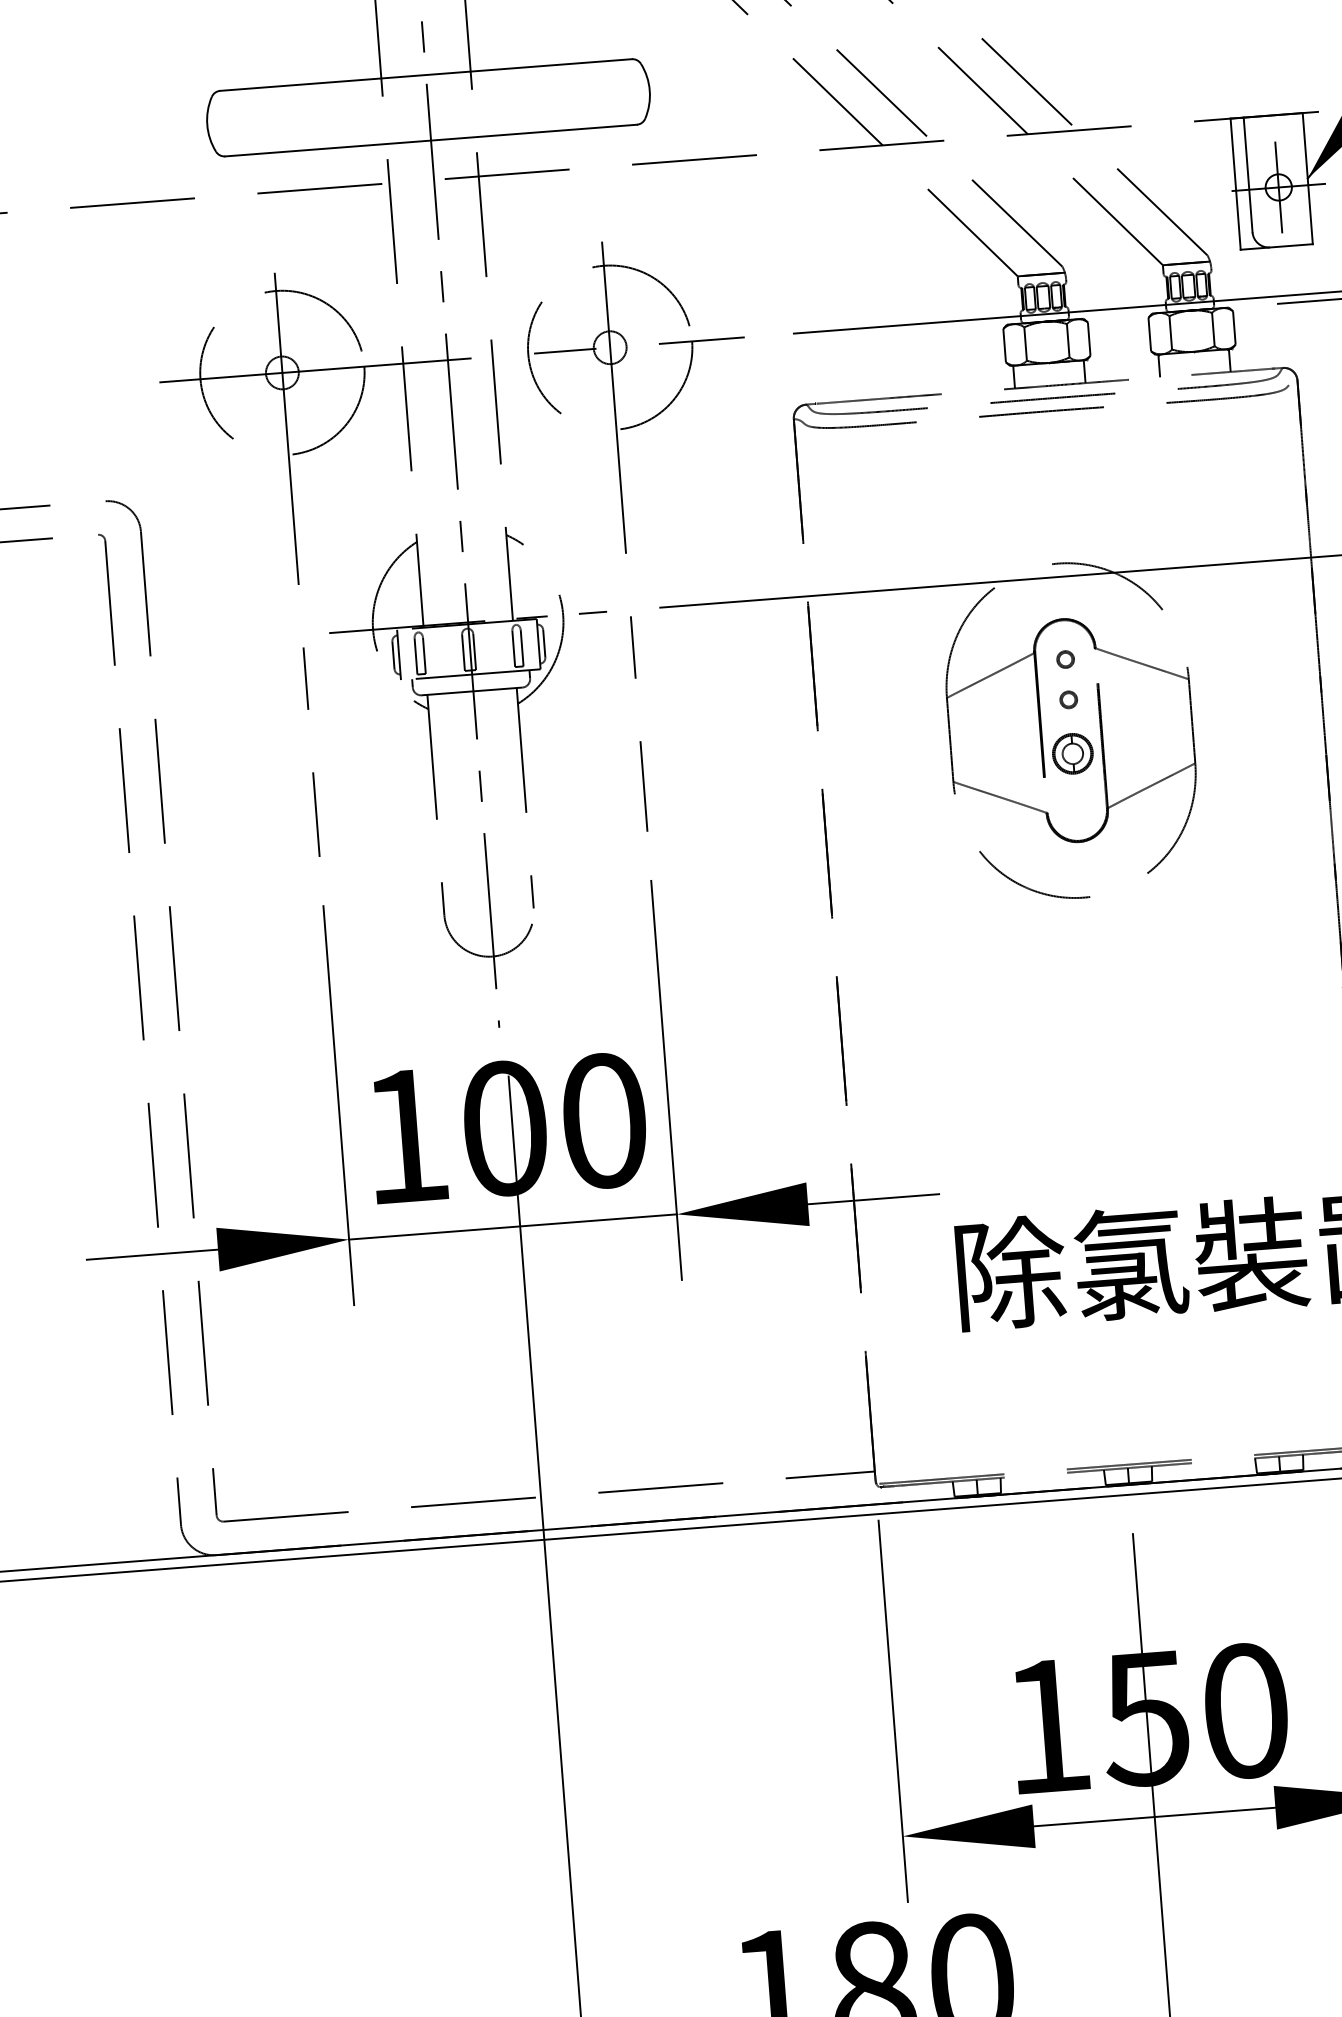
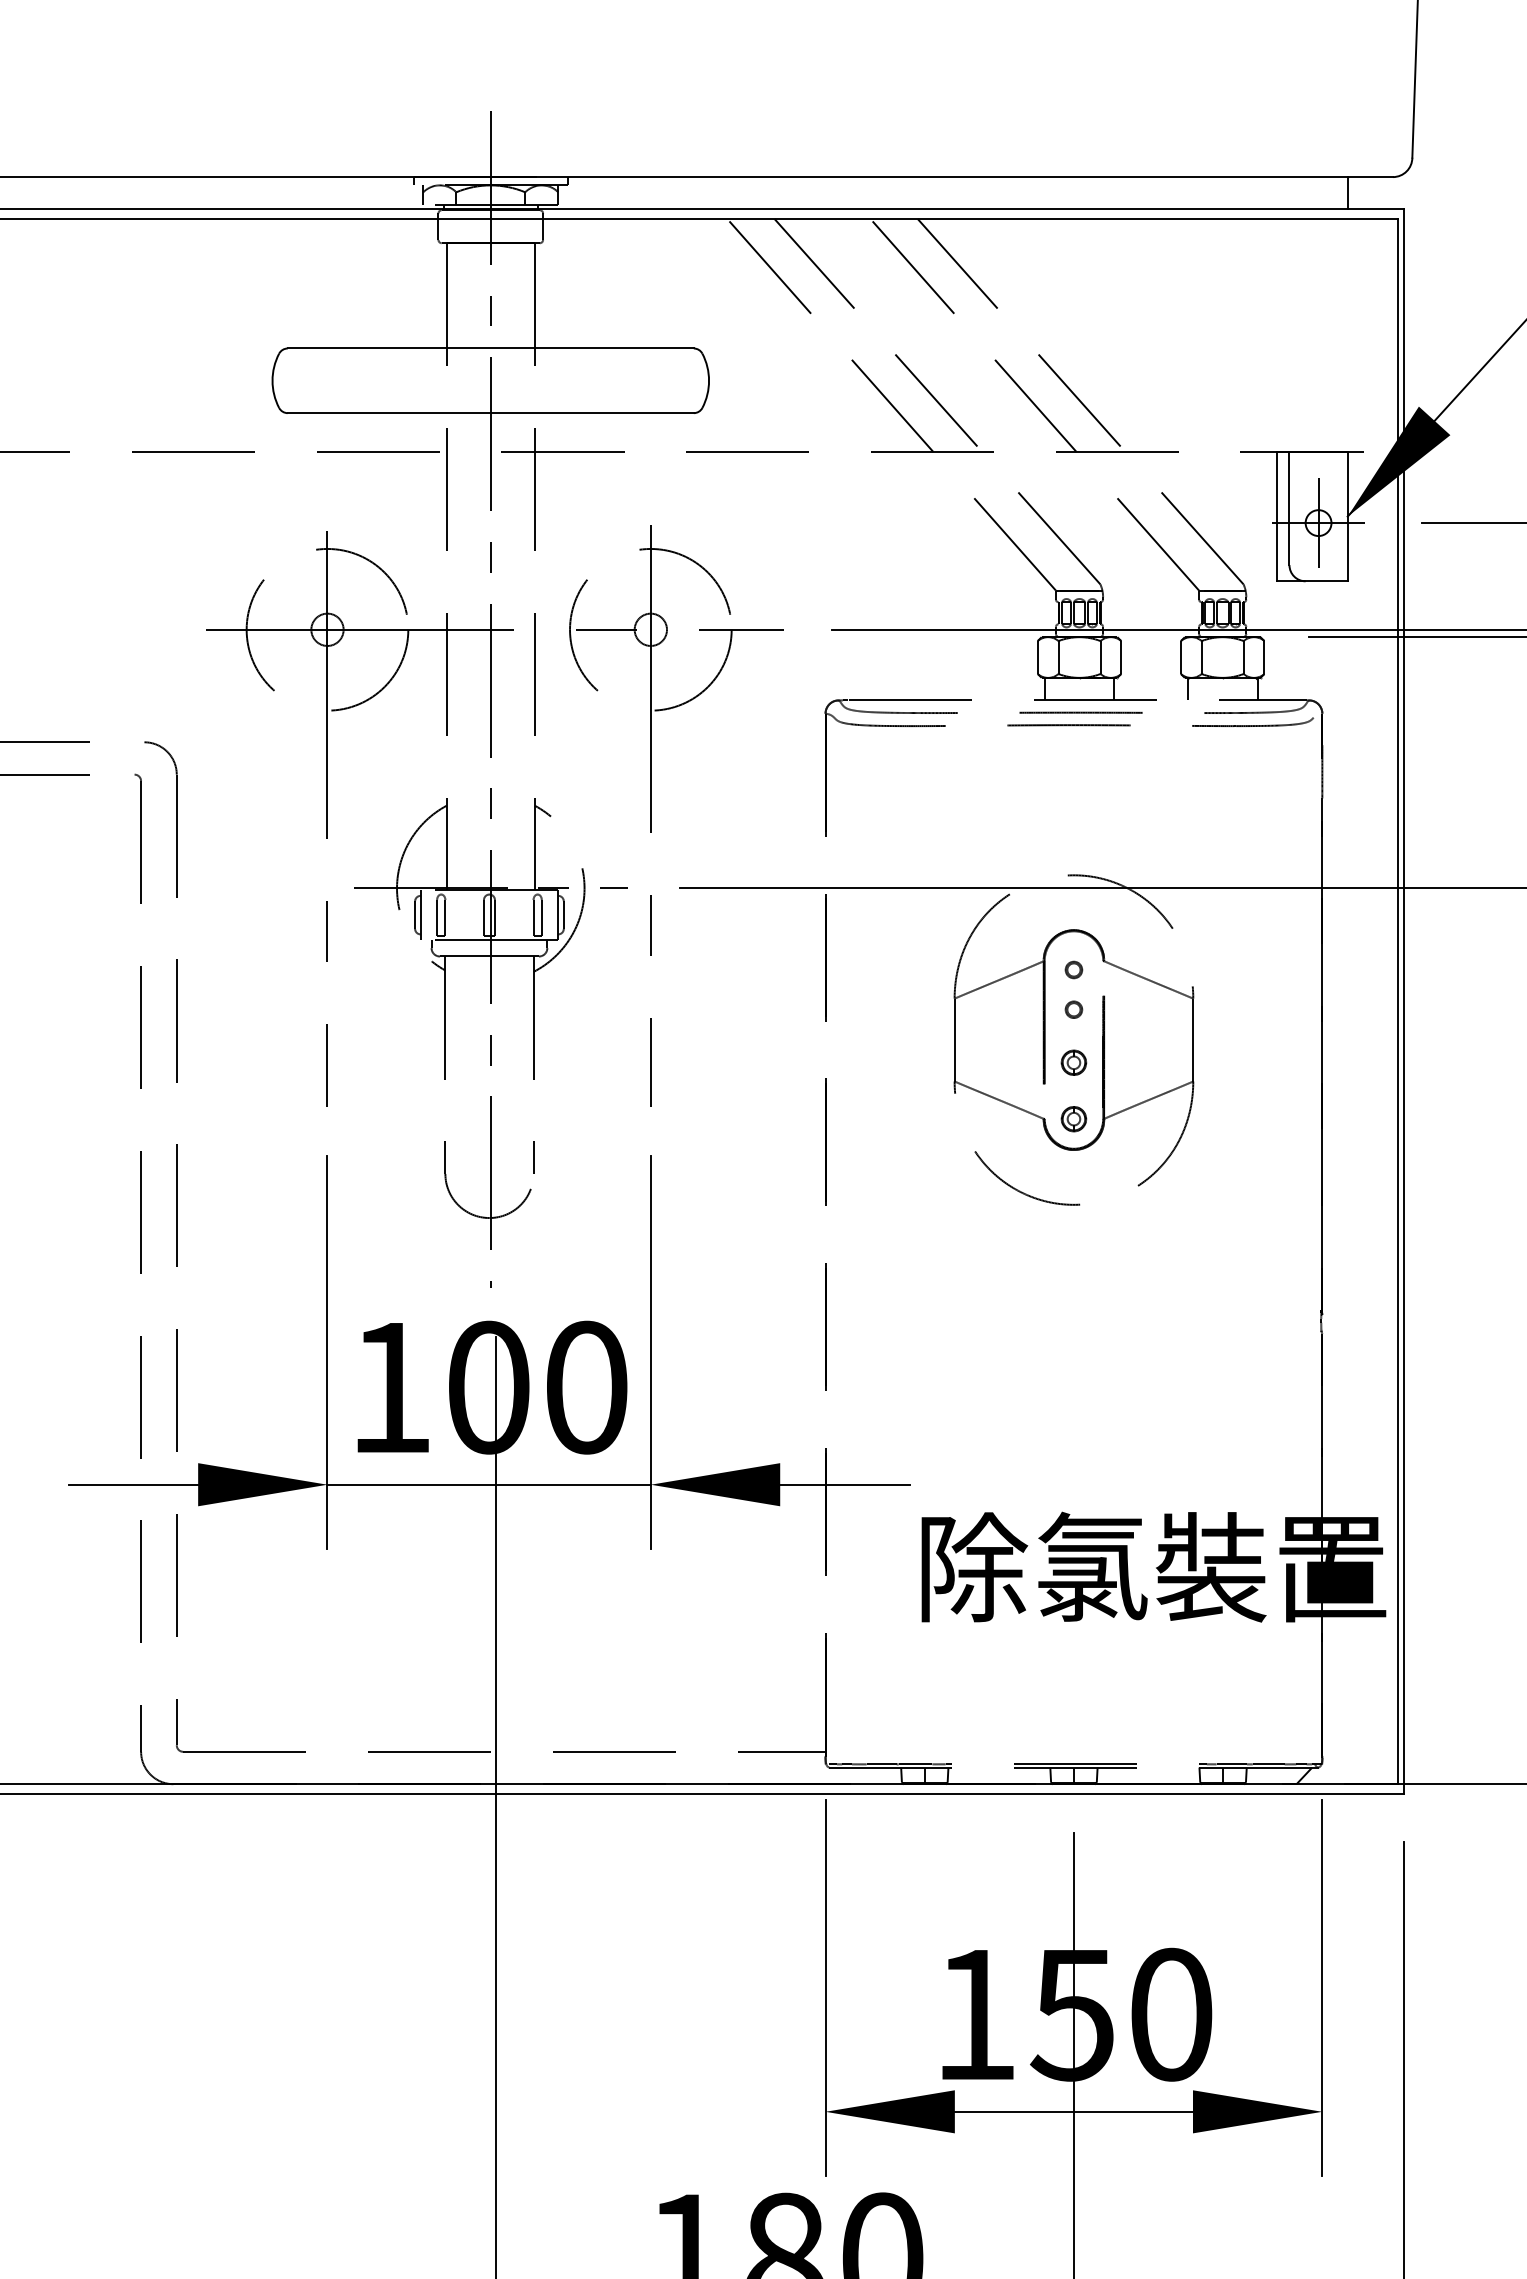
part: (1072, 753) -> (1073, 1062), size x0.62
part: (1076, 811) -> (1073, 1119), added

